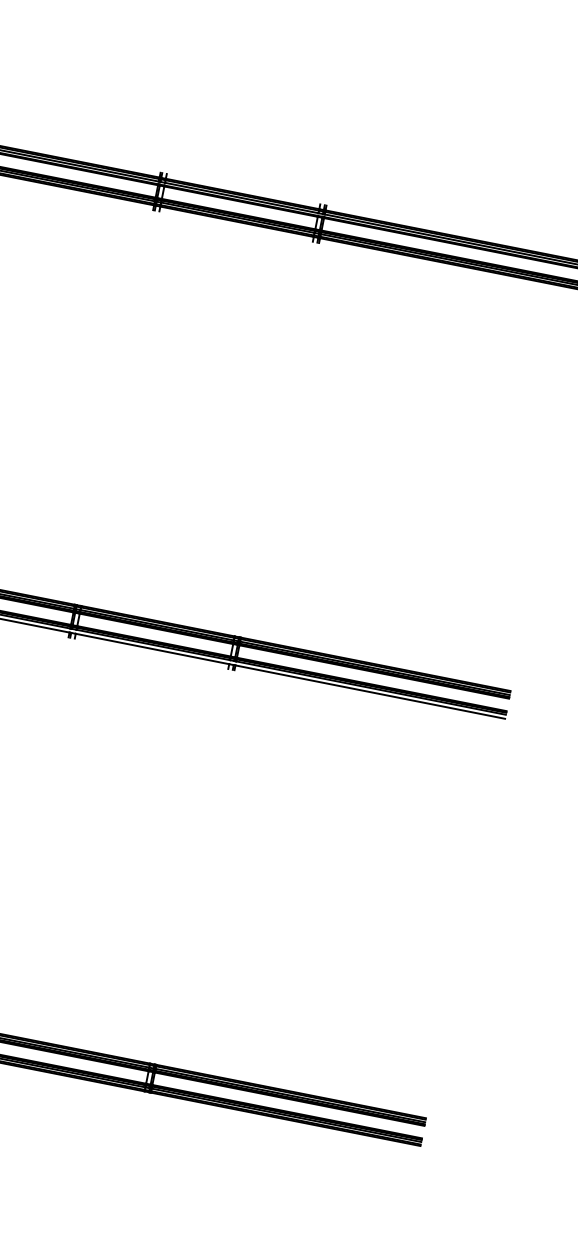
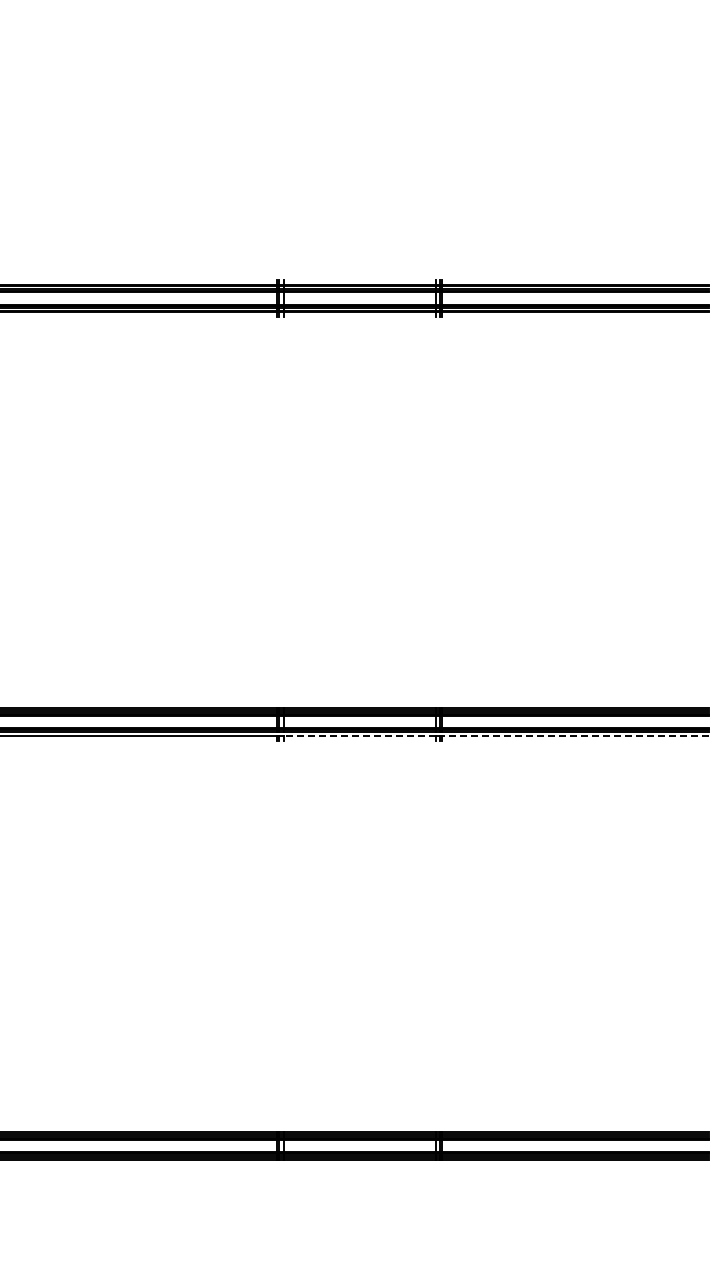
line: (152, 649) -> (359, 736), solid -> dashed
line: (369, 692) -> (575, 736), solid -> dashed

